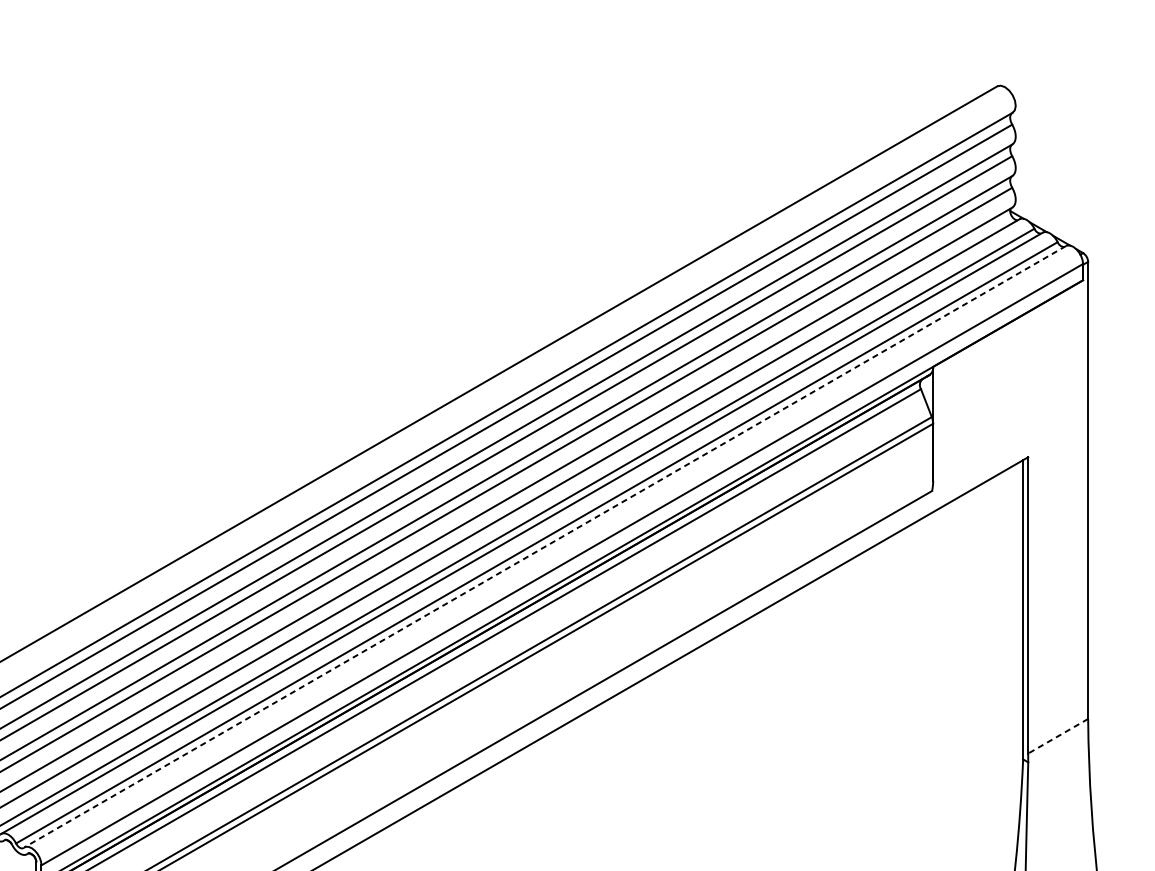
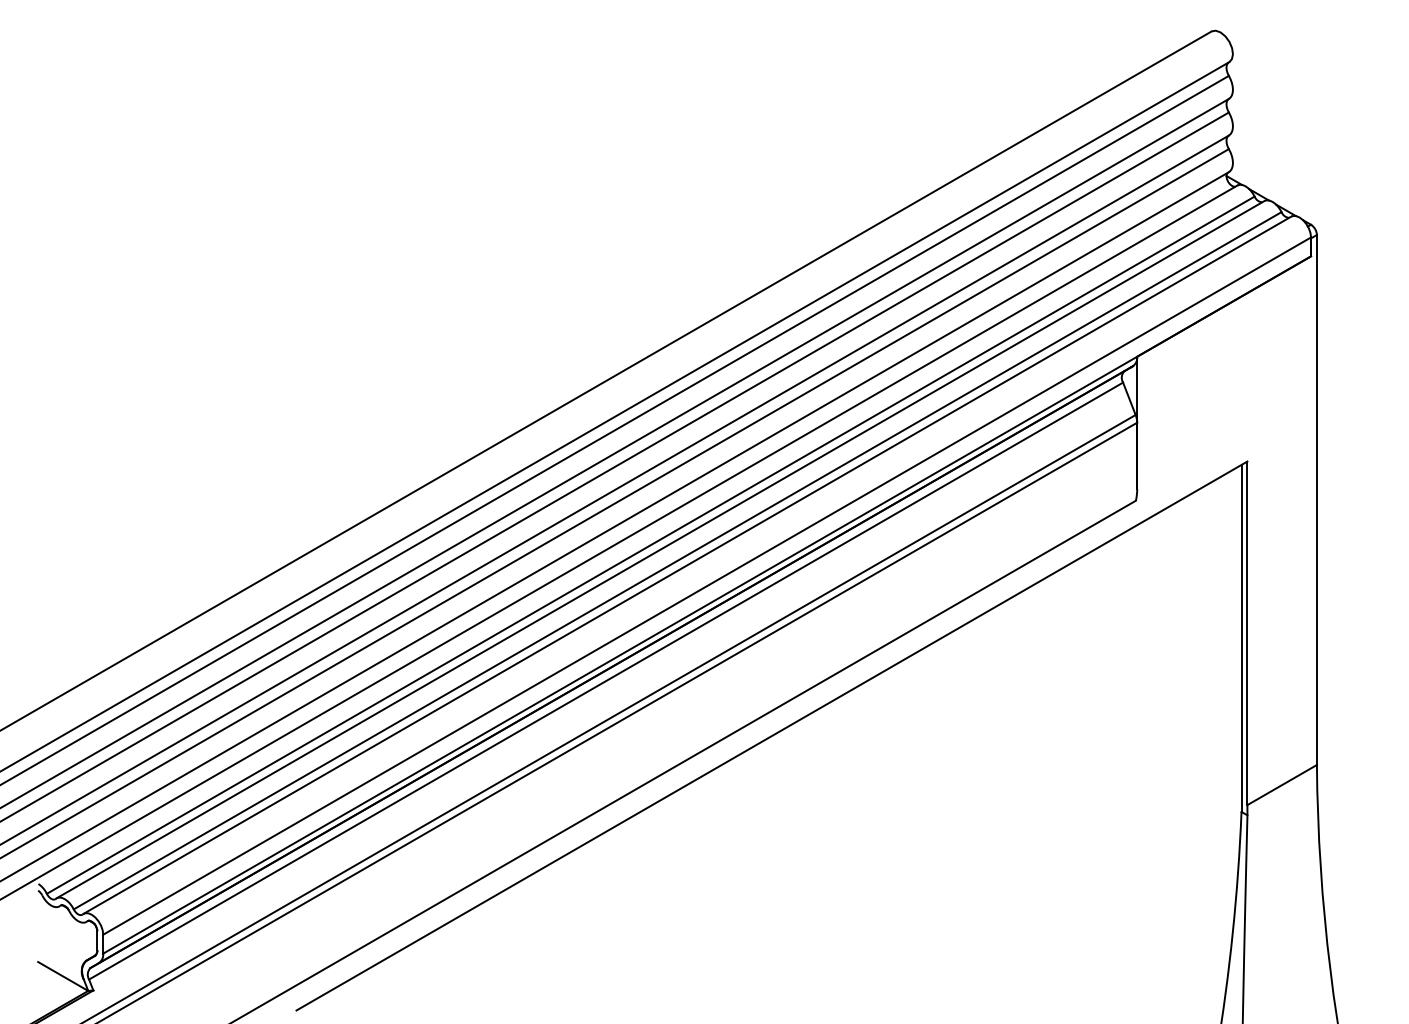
line: (544, 546) -> (686, 565), dashed -> solid
line: (1057, 736) -> (1281, 785), dashed -> solid

